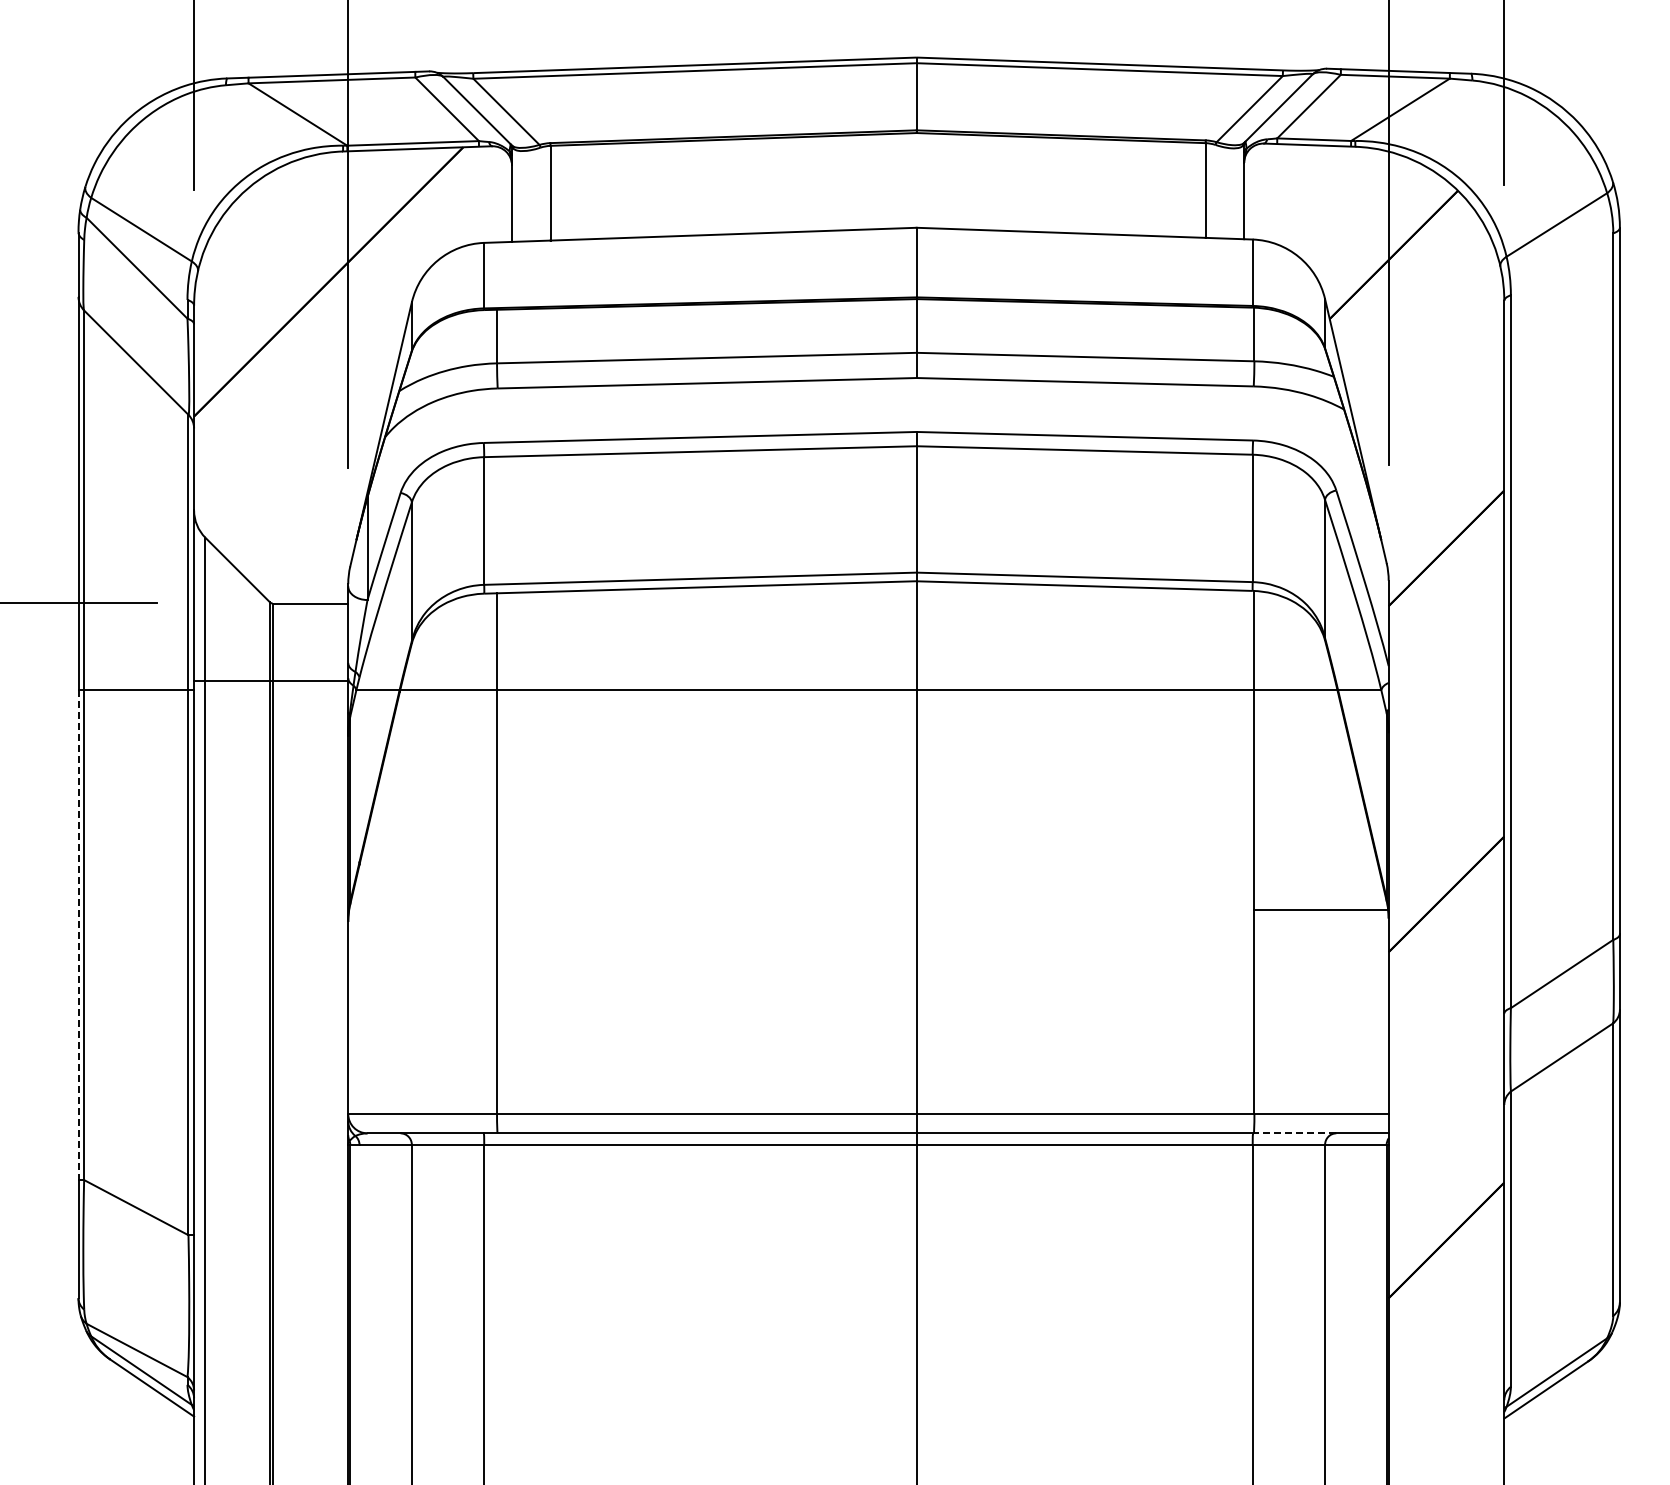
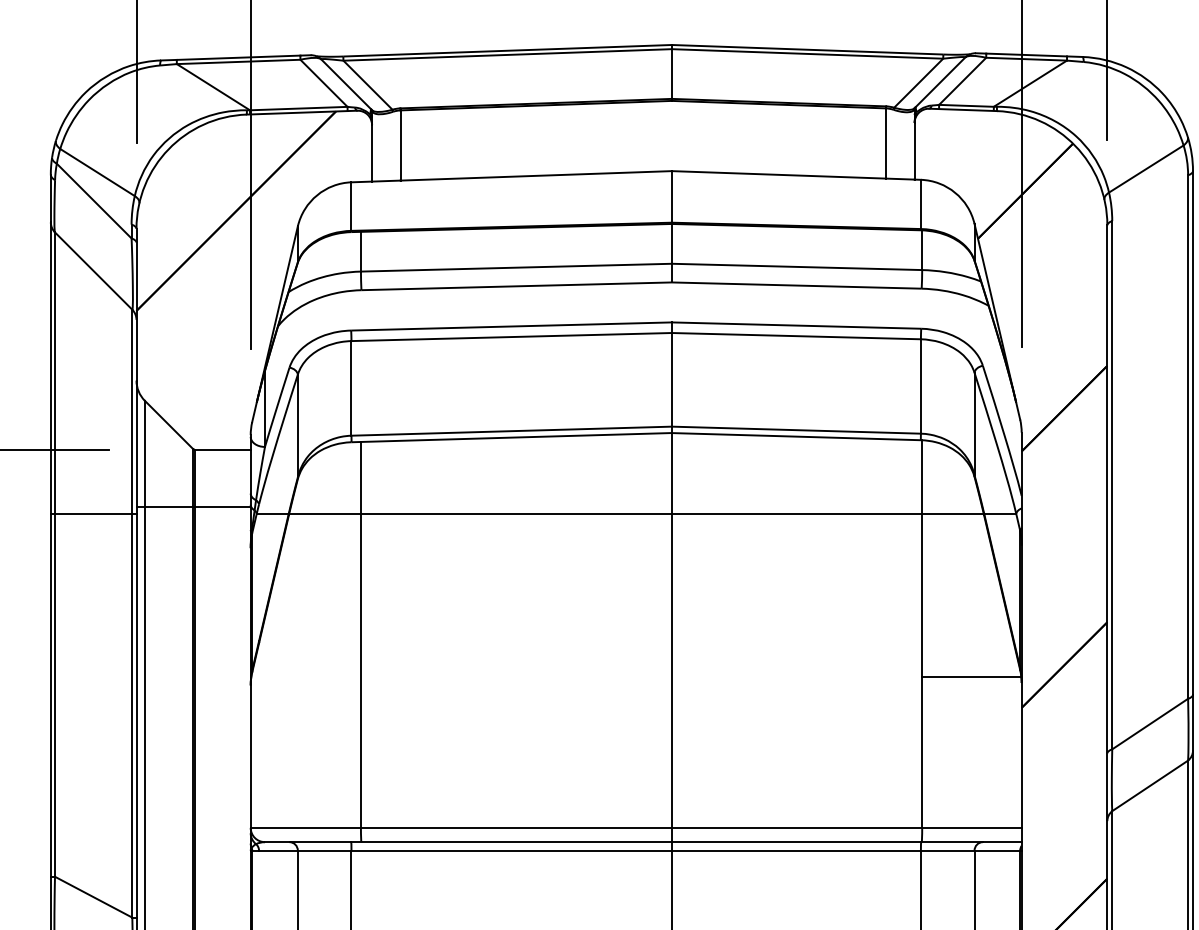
line: (78, 935) -> (50, 695), dashed -> solid
line: (1294, 1133) -> (951, 842), dashed -> solid

